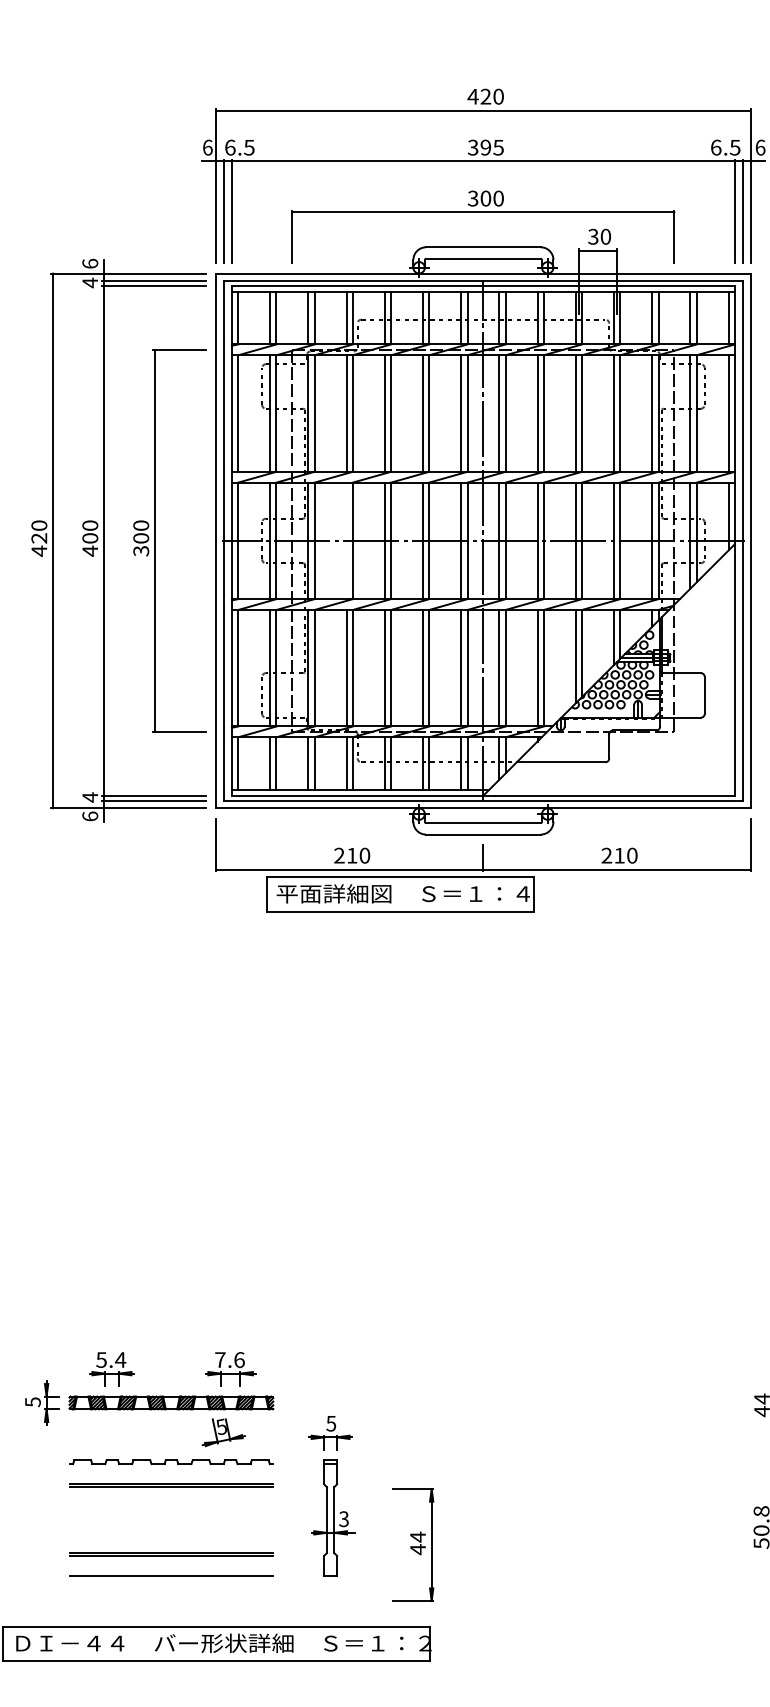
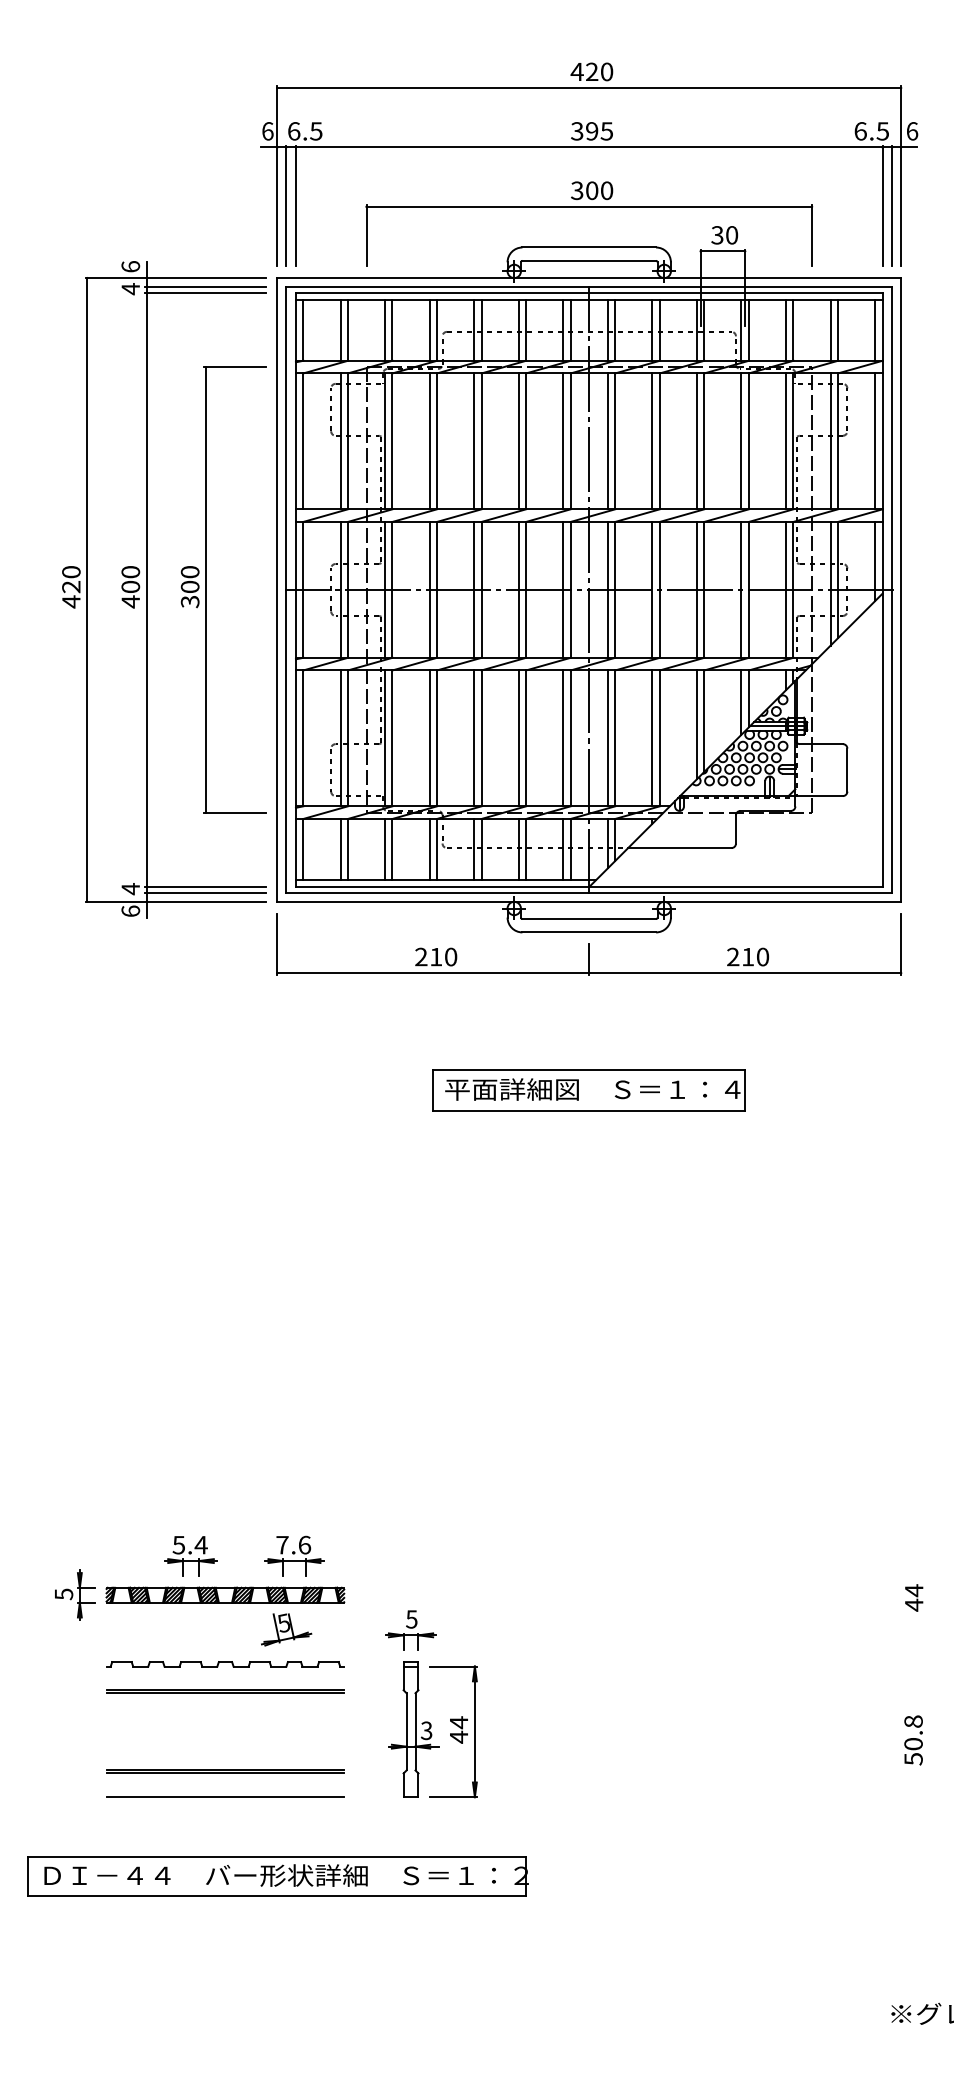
line: (346, 540) -> (429, 589), added
part: (399, 894) -> (588, 1090), moved
part: (111, 1369) -> (190, 1556), moved
part: (413, 1544) -> (453, 1731), moved

